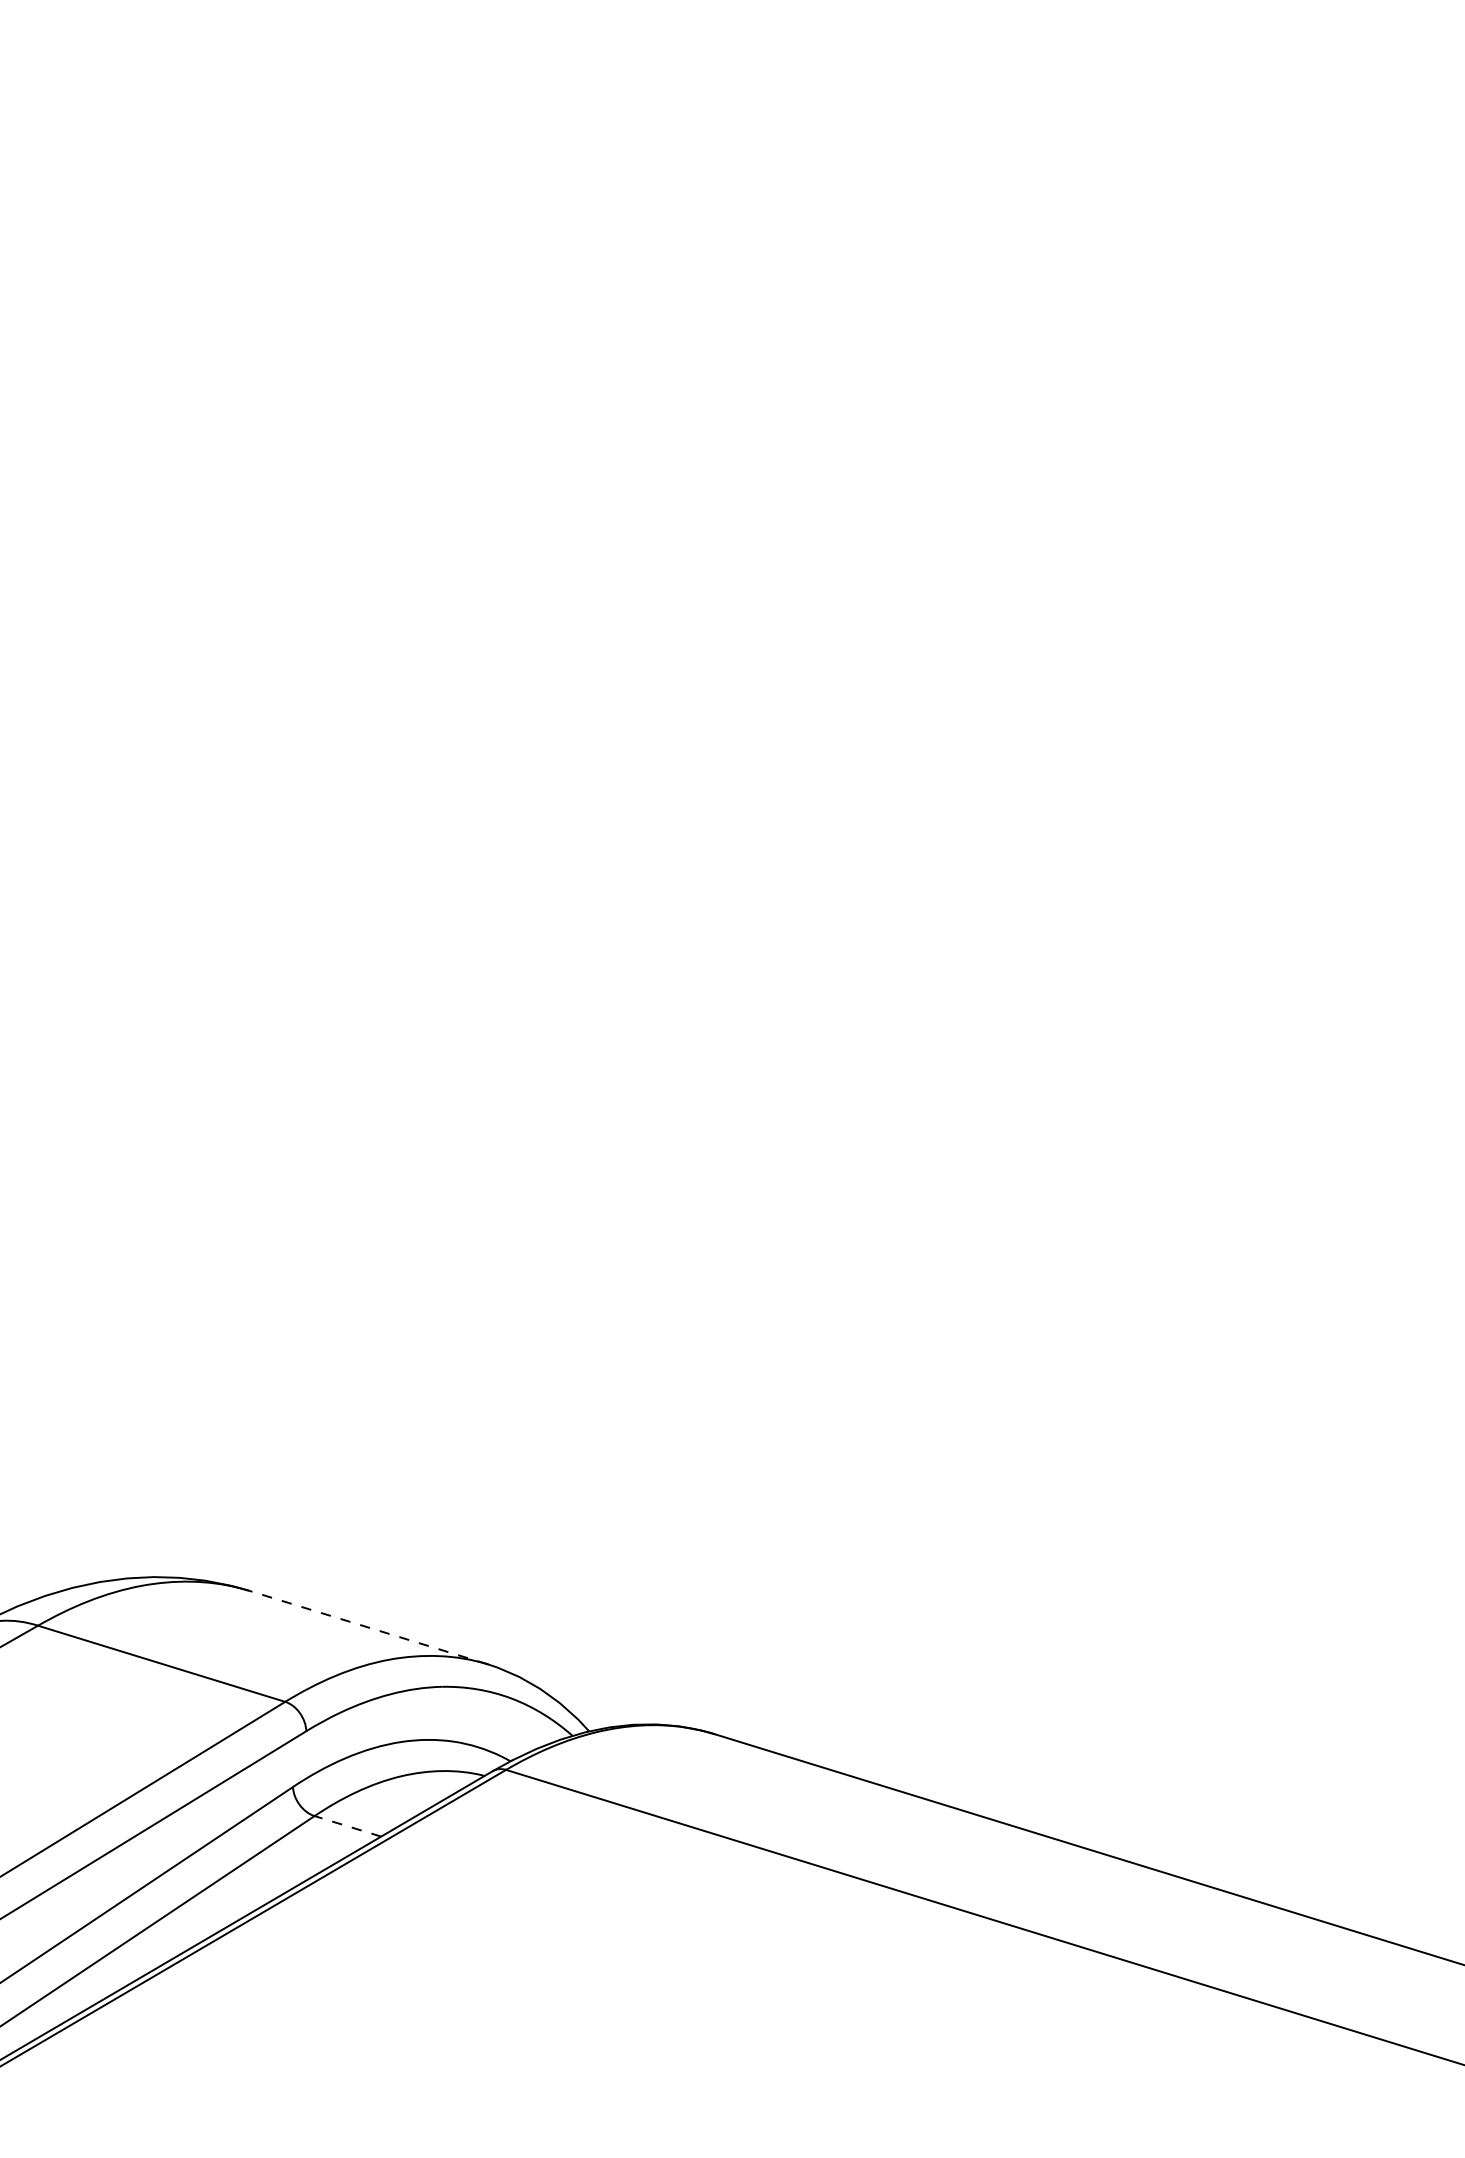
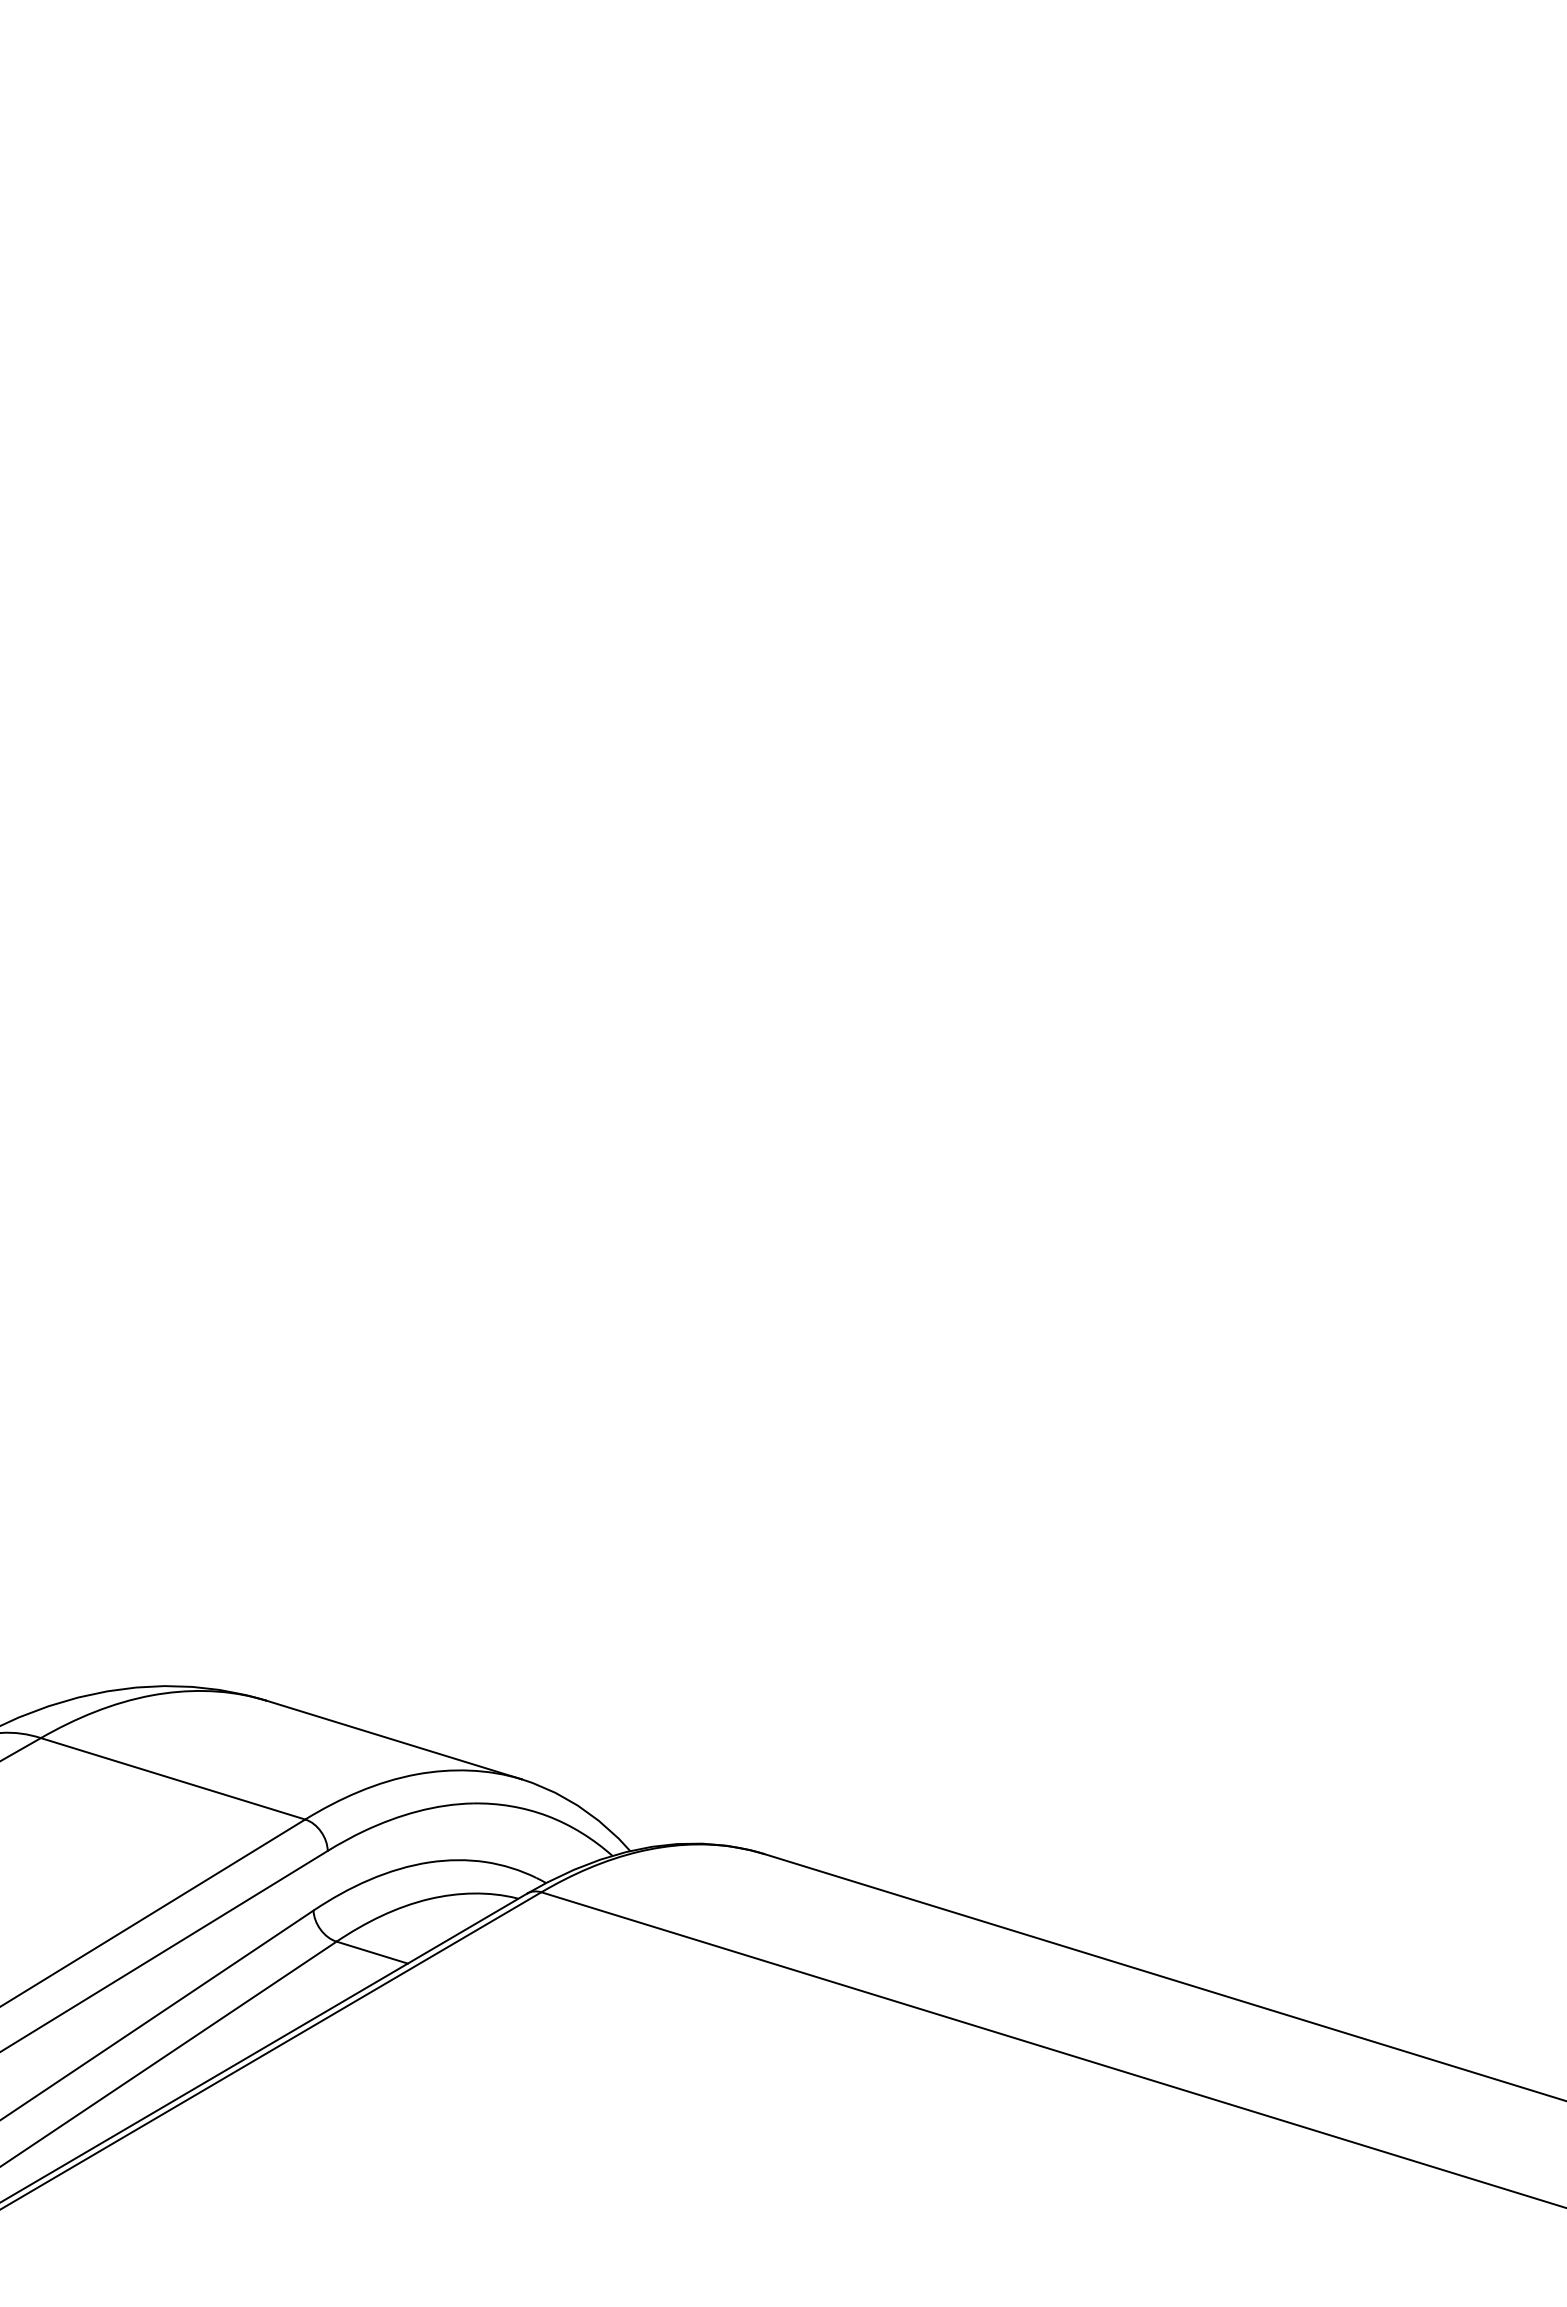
line: (367, 1627) -> (393, 1739), dashed -> solid
line: (347, 1826) -> (371, 1952), dashed -> solid

